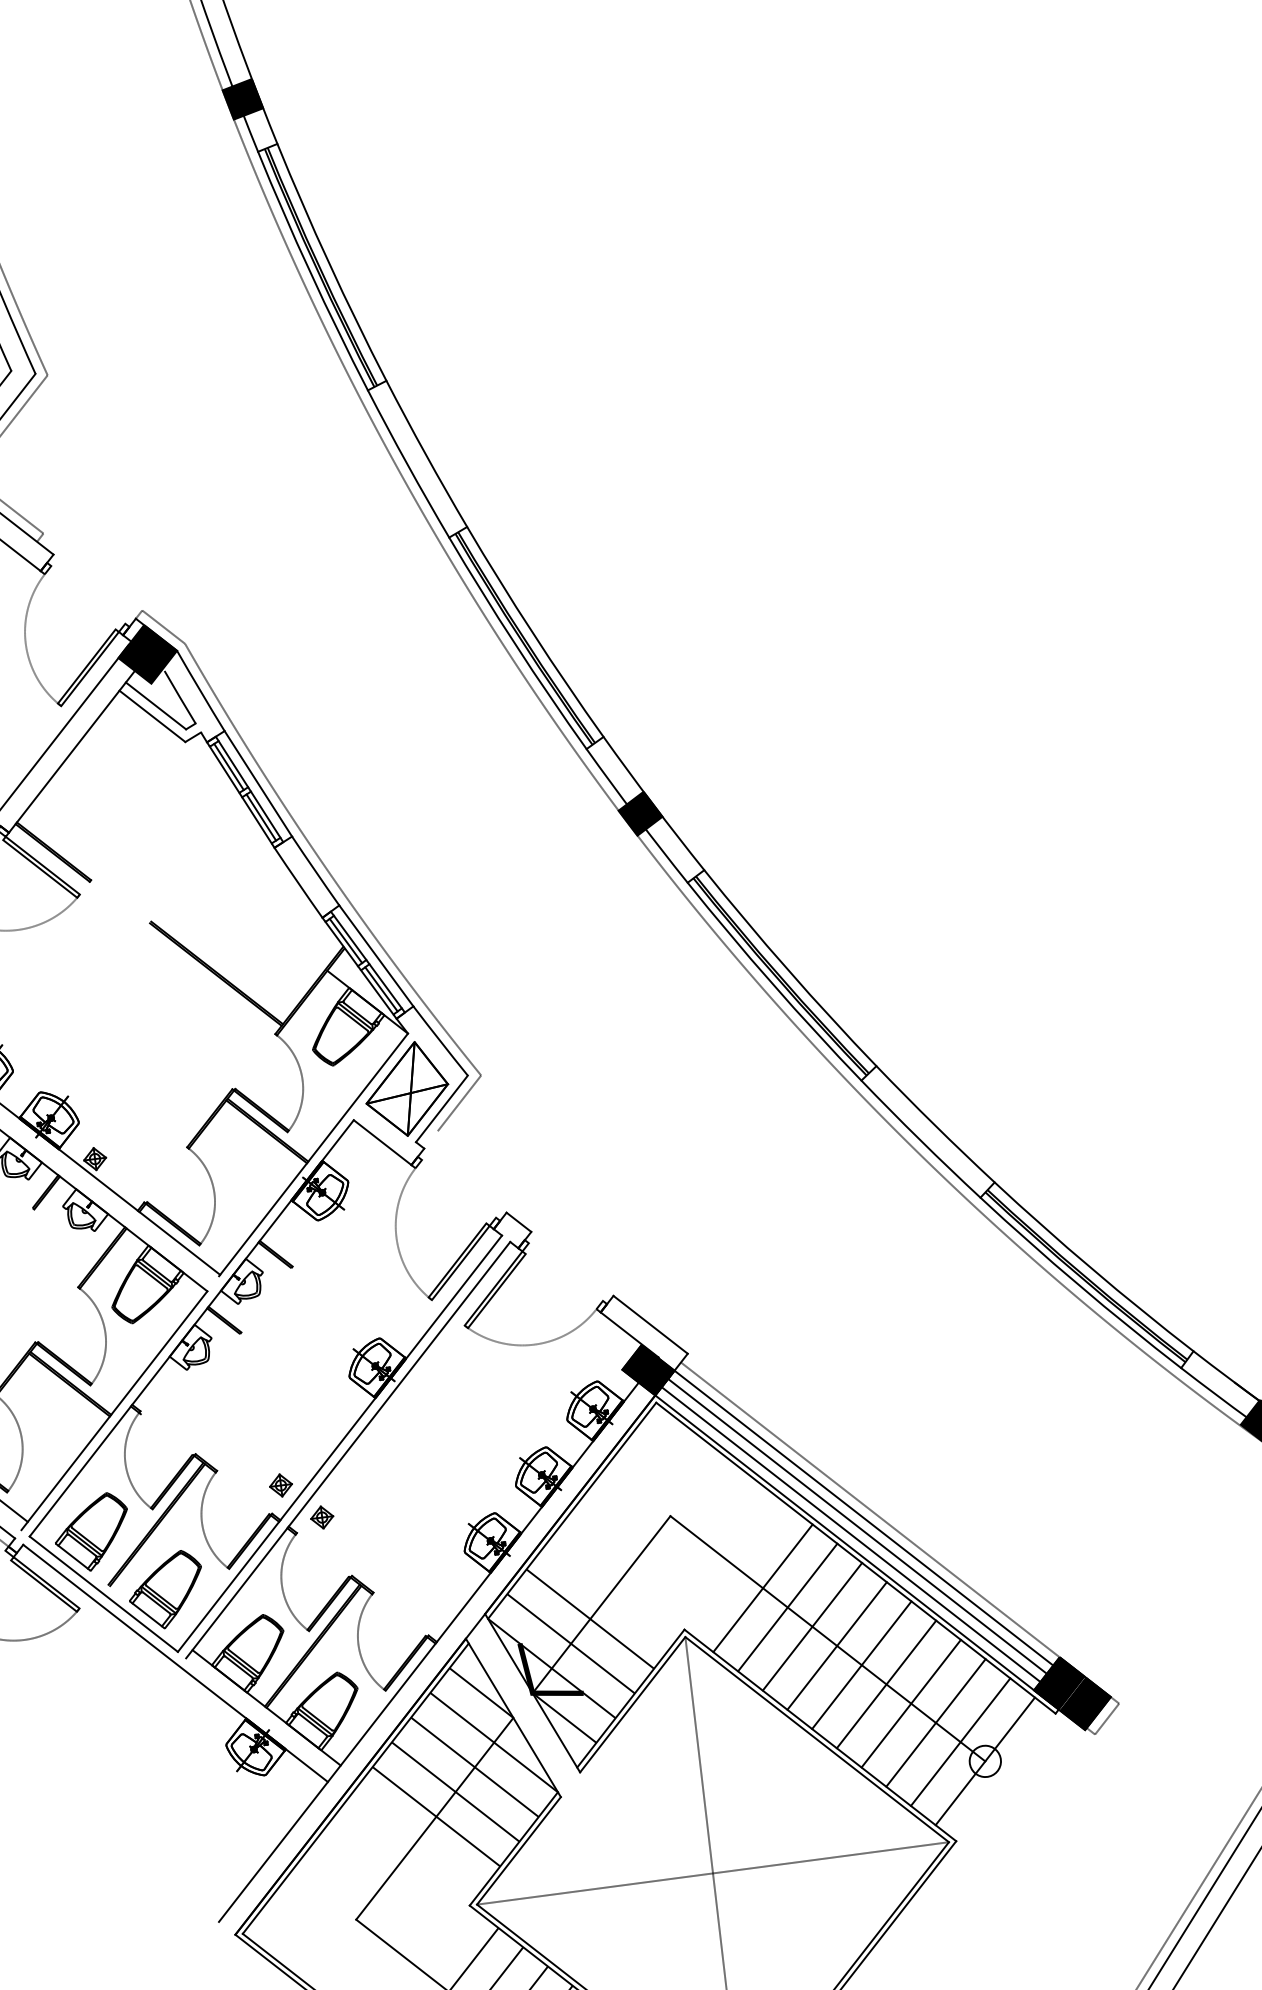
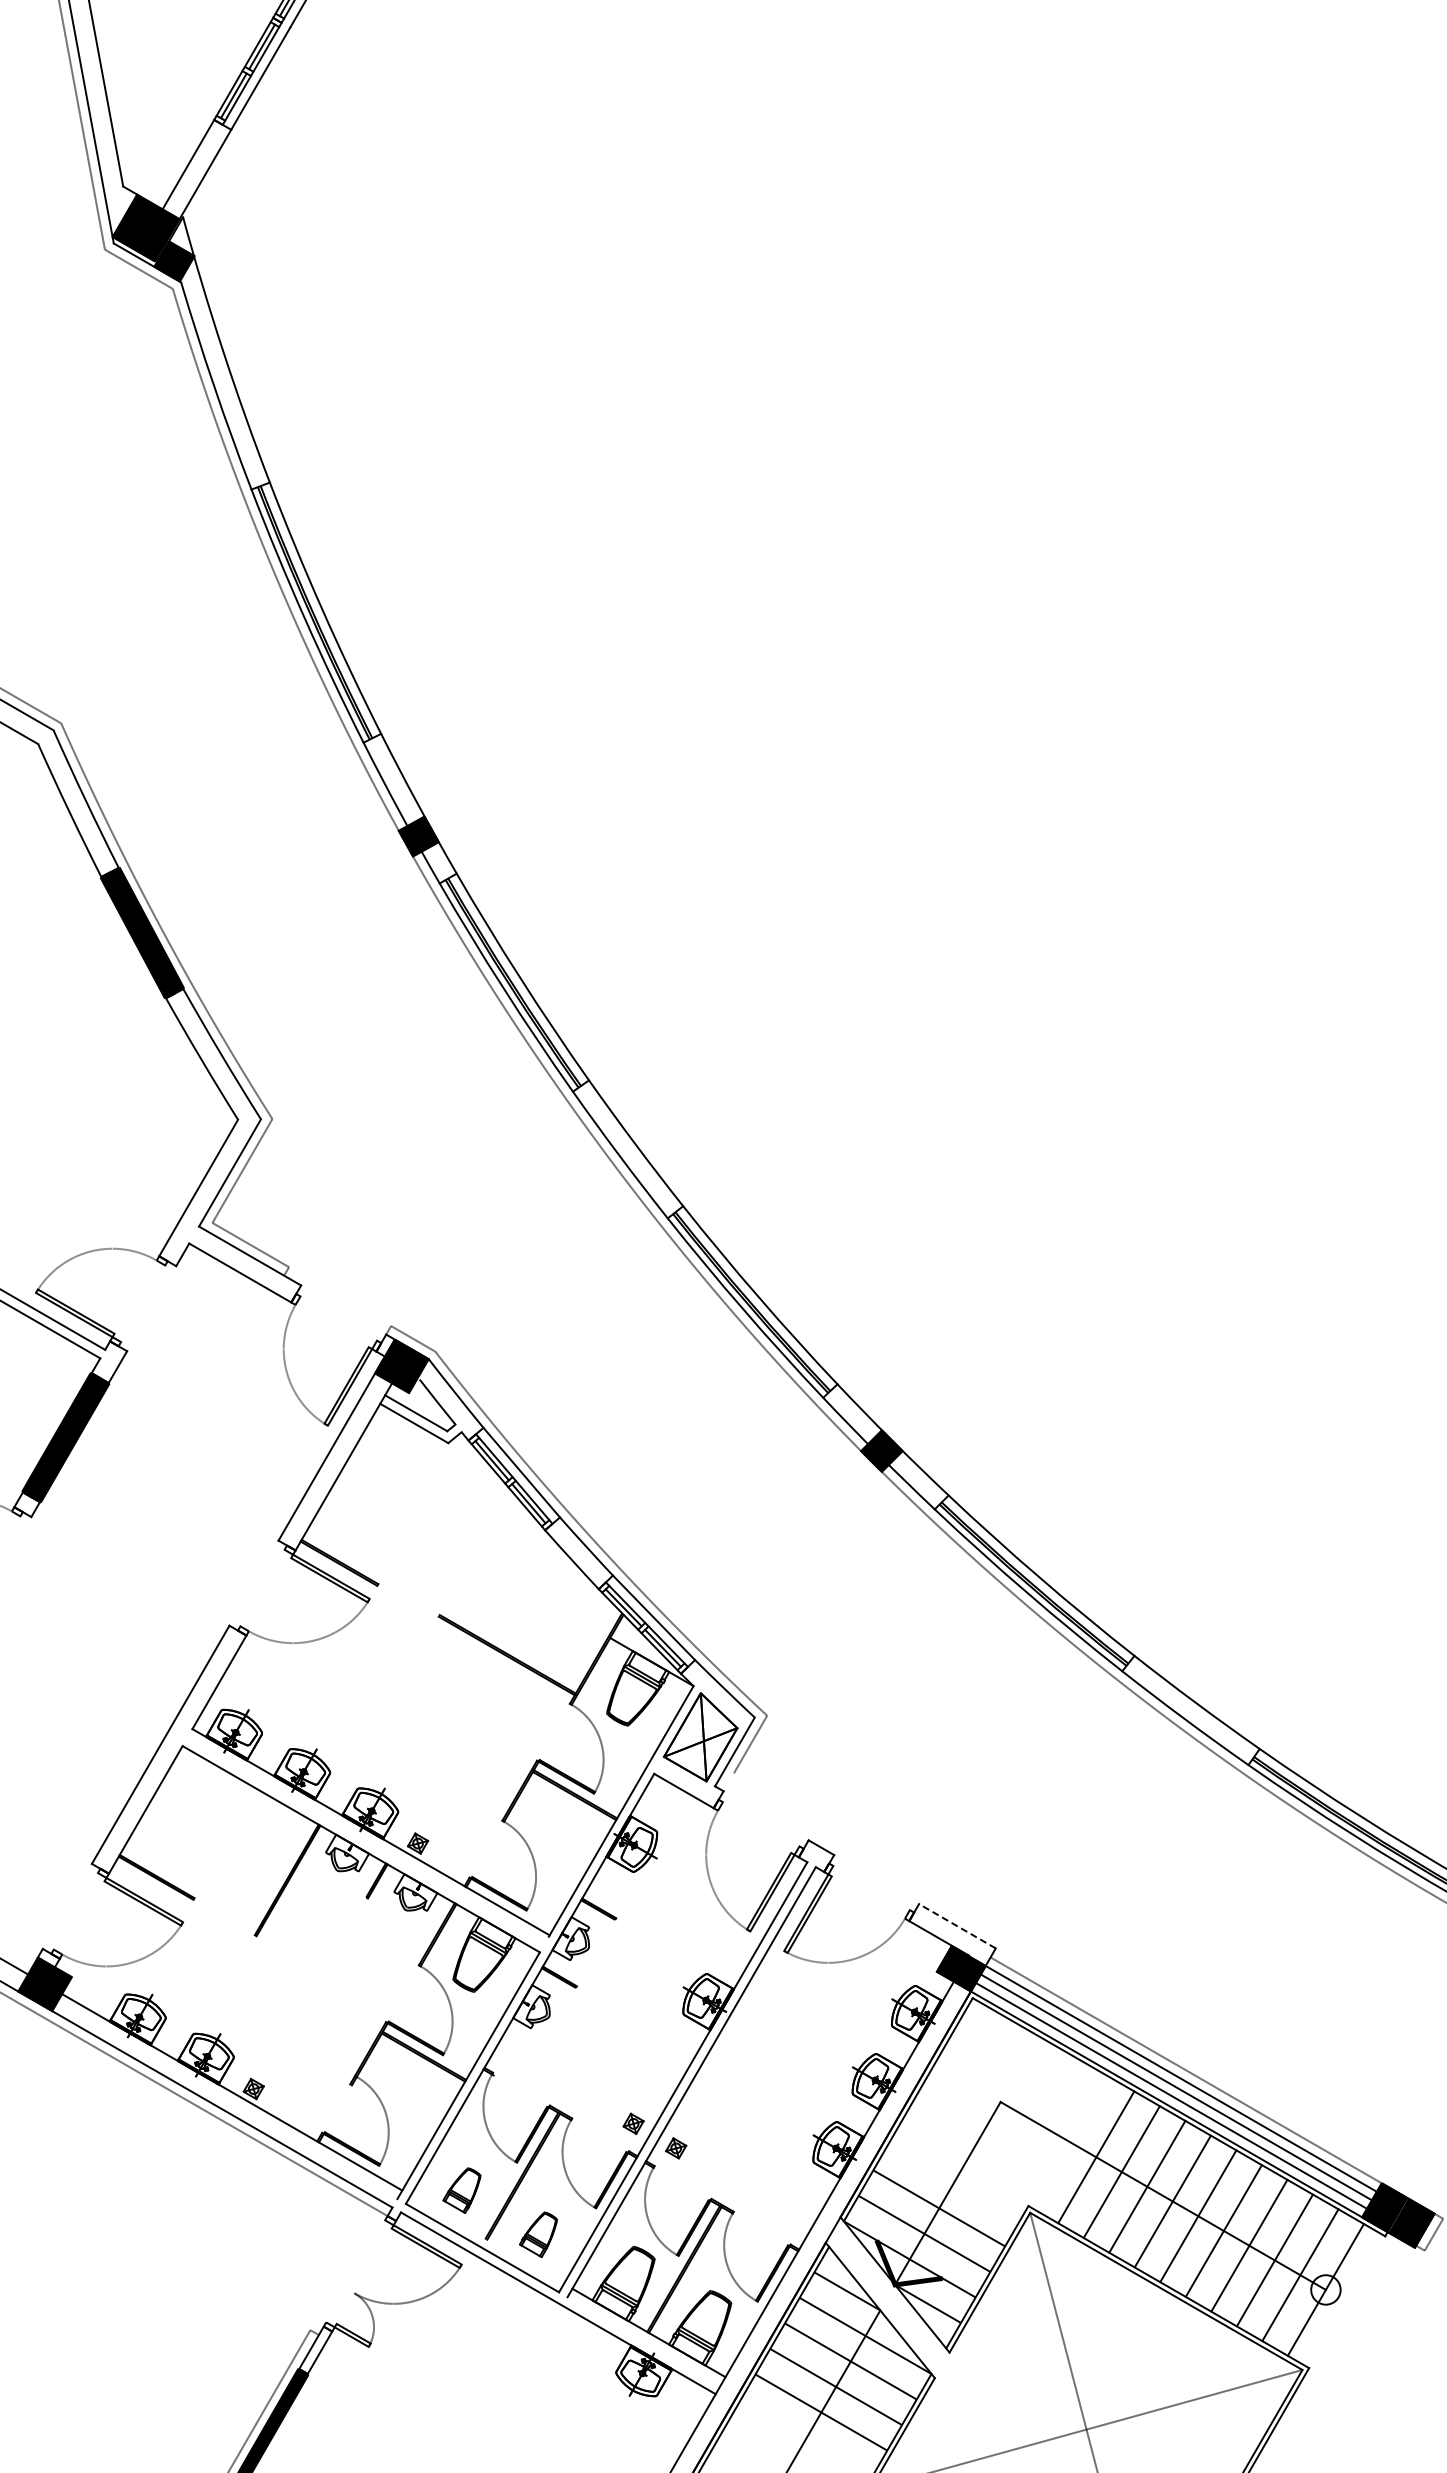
line: (649, 1324) -> (956, 1926), solid -> dashed
part: (90, 1530) -> (461, 2190), size x0.6
part: (164, 1588) -> (538, 2234), size x0.6

